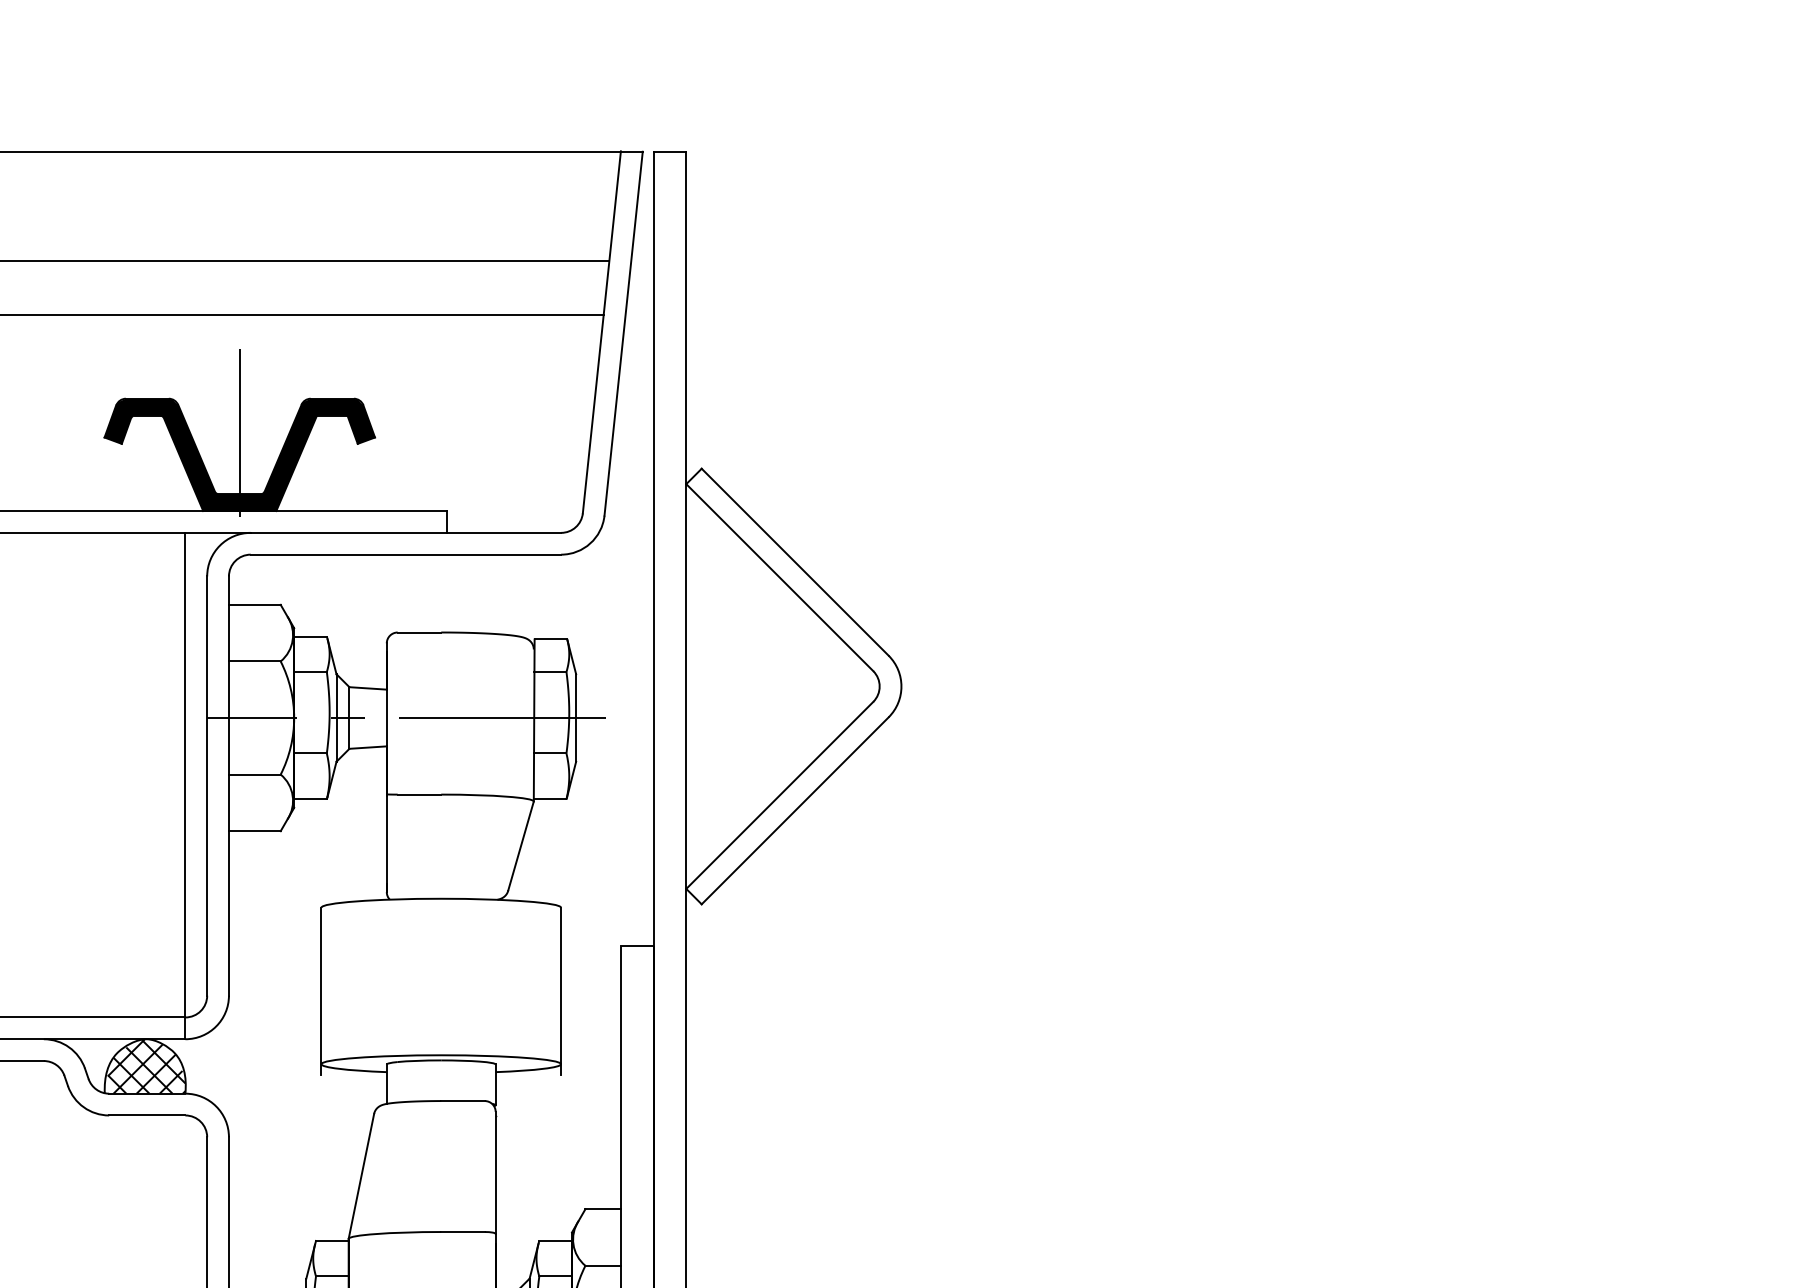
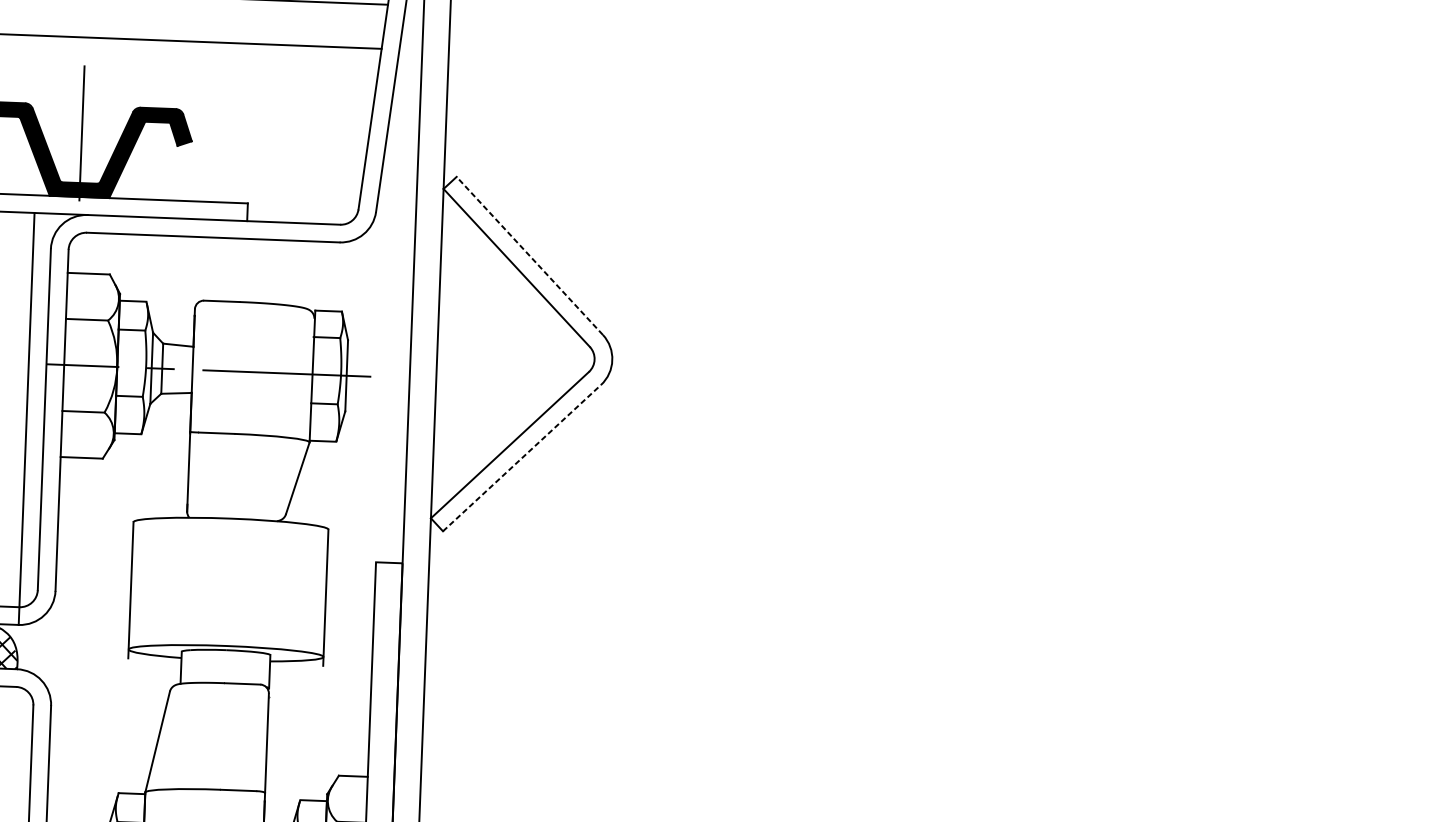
line: (794, 561) -> (529, 255), solid -> dashed
line: (795, 810) -> (522, 457), solid -> dashed

